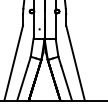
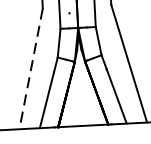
line: (13, 63) -> (30, 69), solid -> dashed

